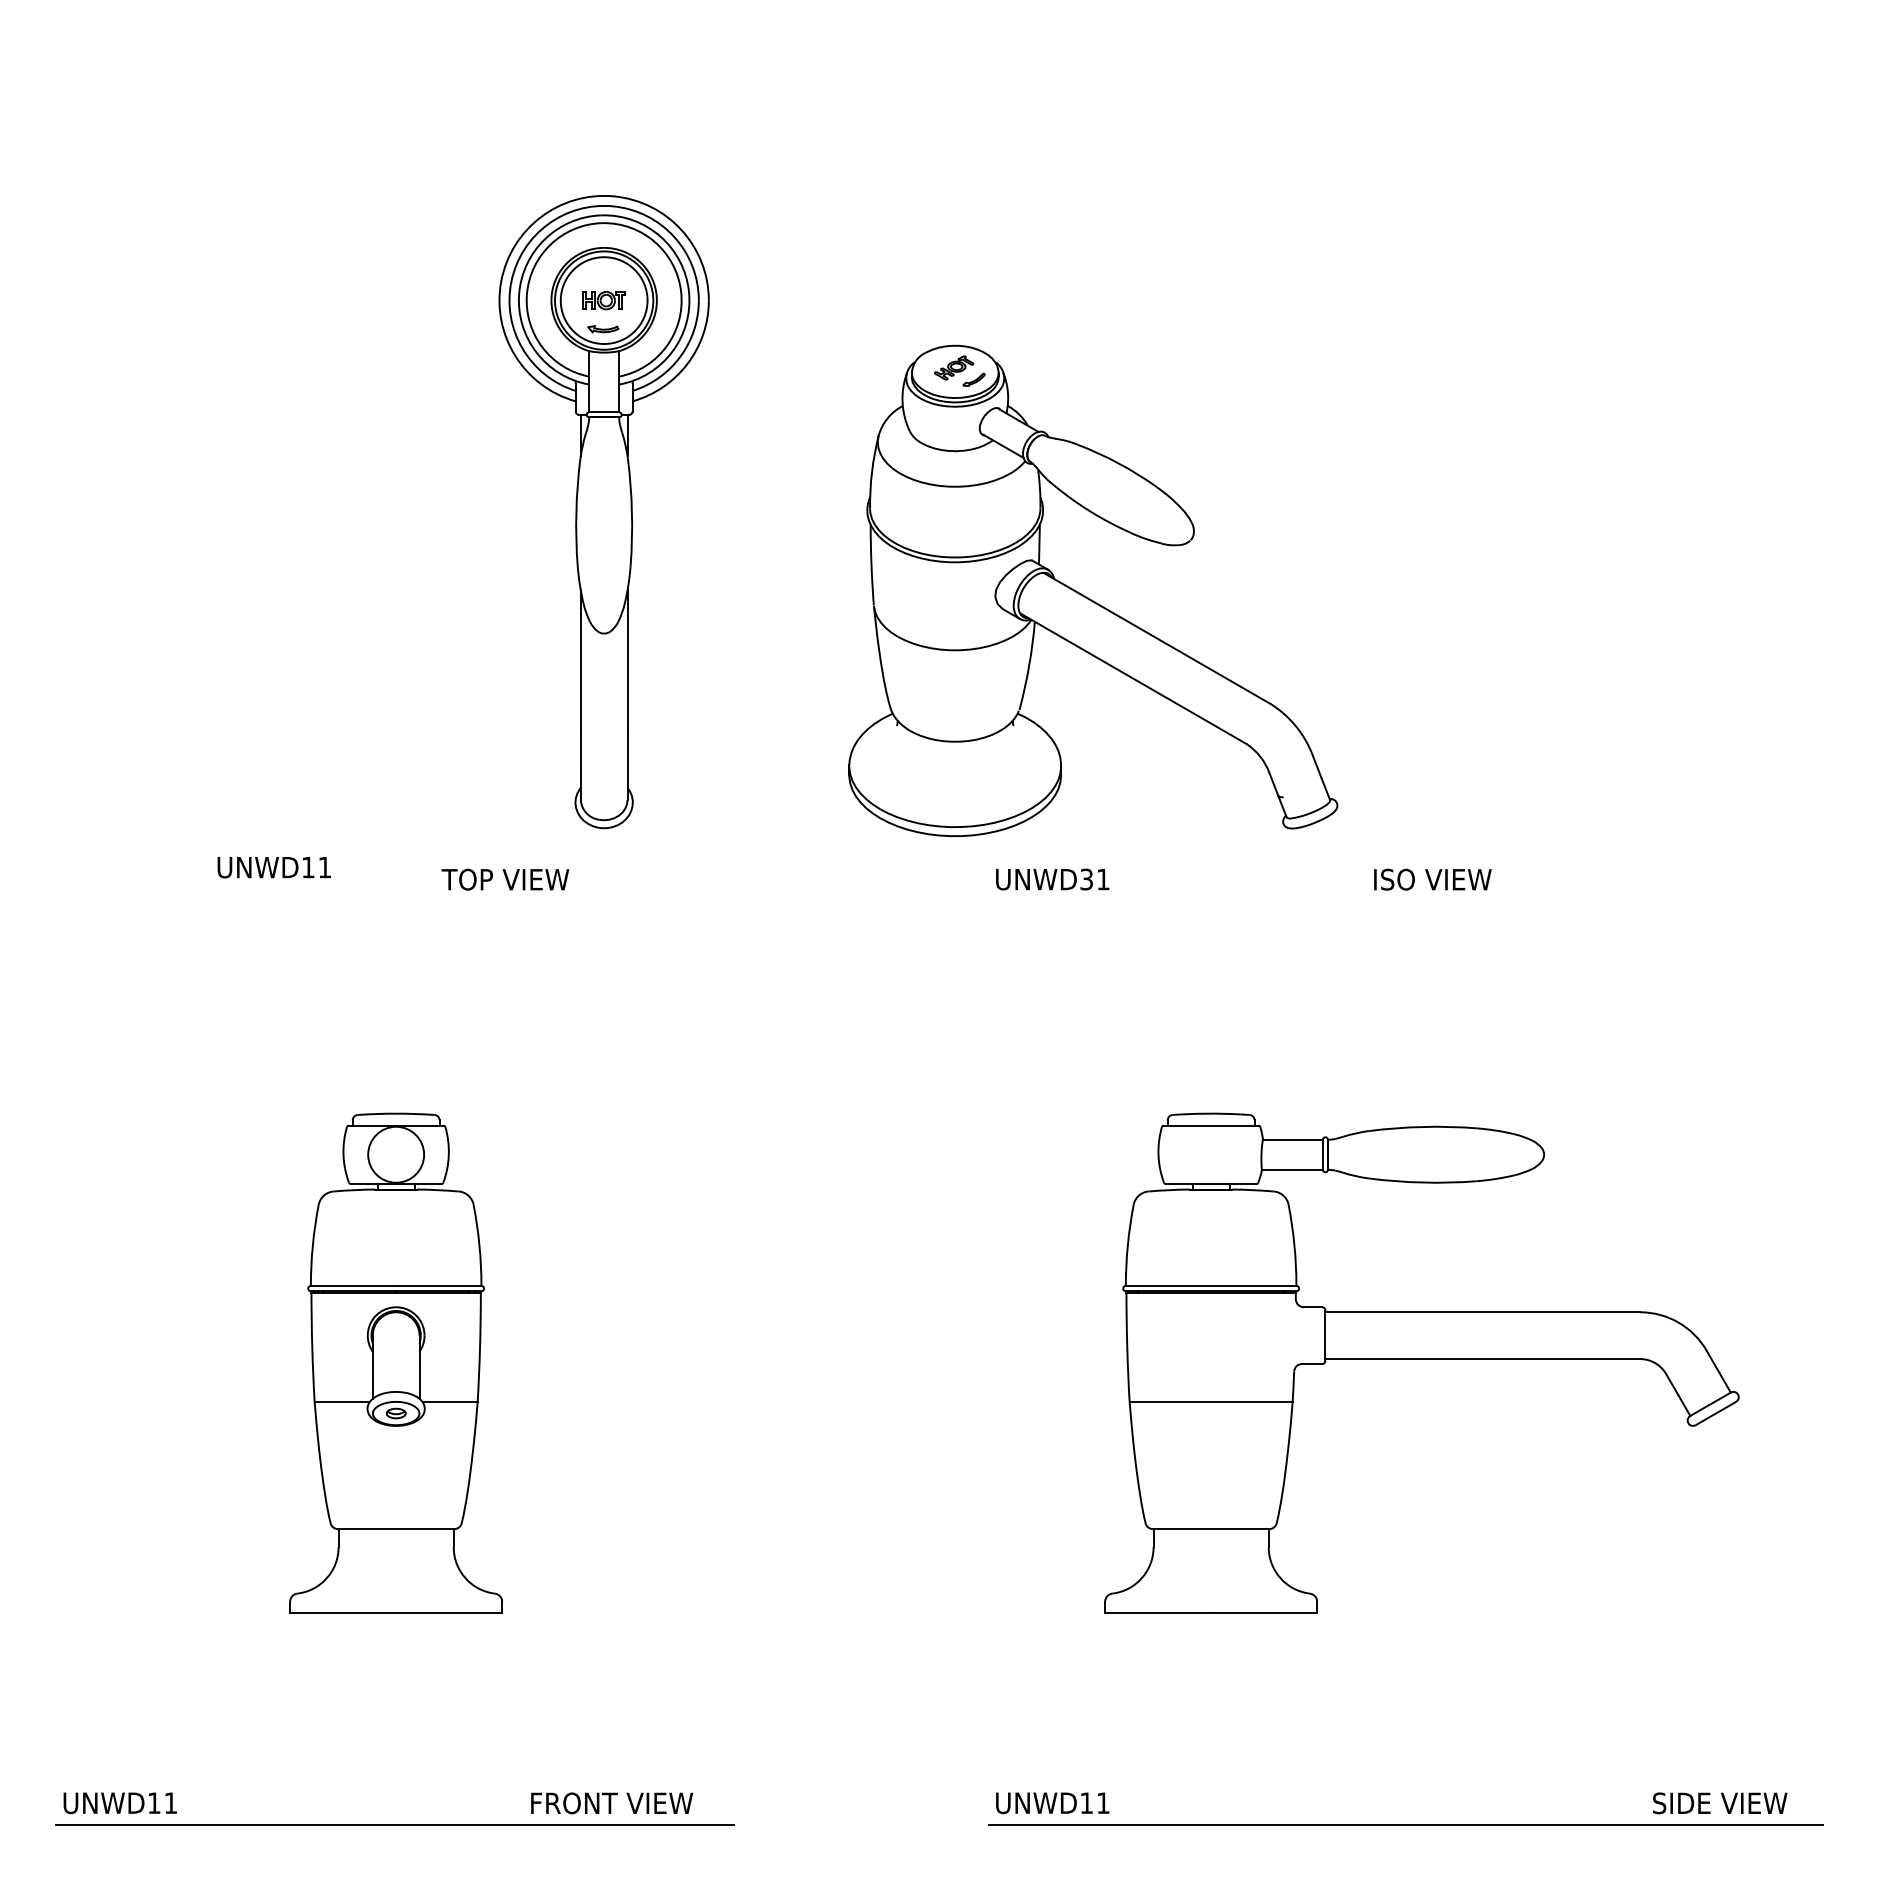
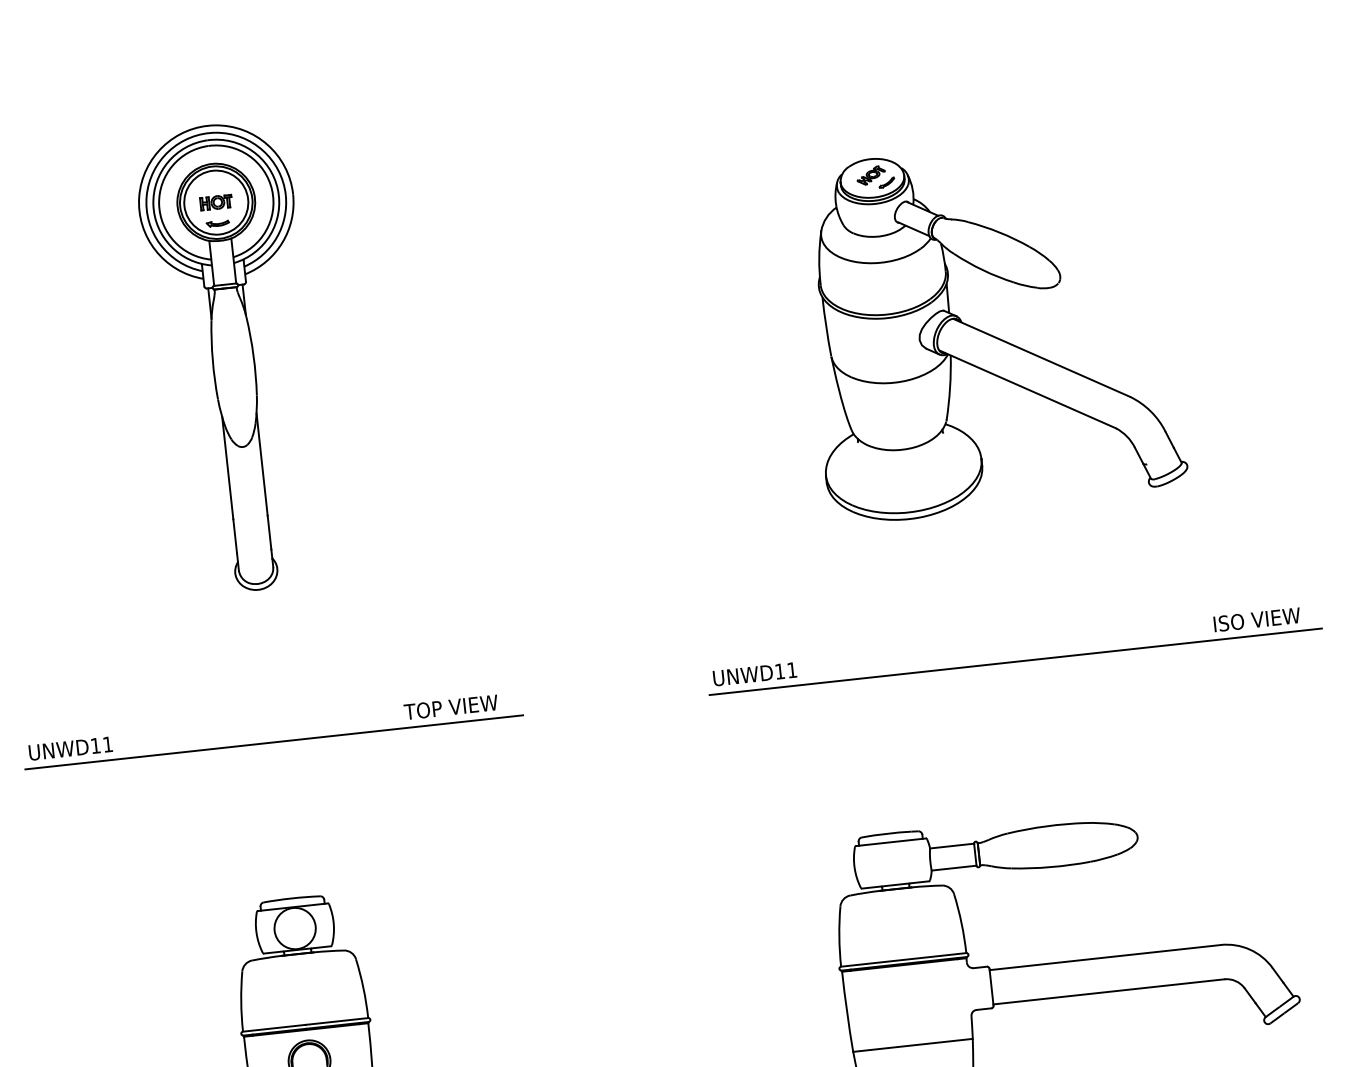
part: (603, 512) -> (232, 358), moved
part: (1090, 598) -> (989, 333), moved
text: (273, 867) -> (70, 748), moved
text: (505, 879) -> (451, 707), moved
text: (1086, 879) -> (779, 671), UNWD31 -> UNWD11
text: (1432, 879) -> (1256, 619), moved
line: (395, 900) -> (274, 742), added
line: (1405, 900) -> (1015, 661), added

